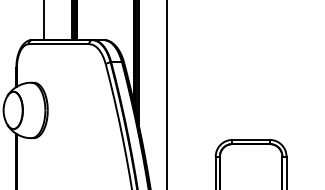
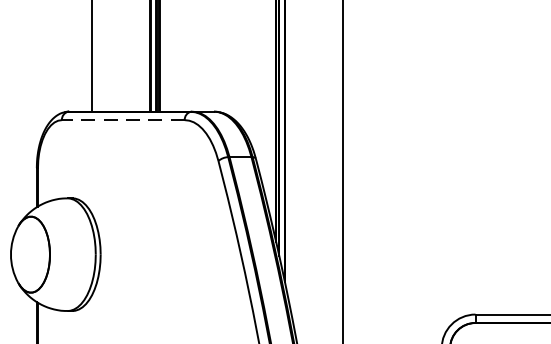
line: (58, 44) -> (122, 120), solid -> dashed

